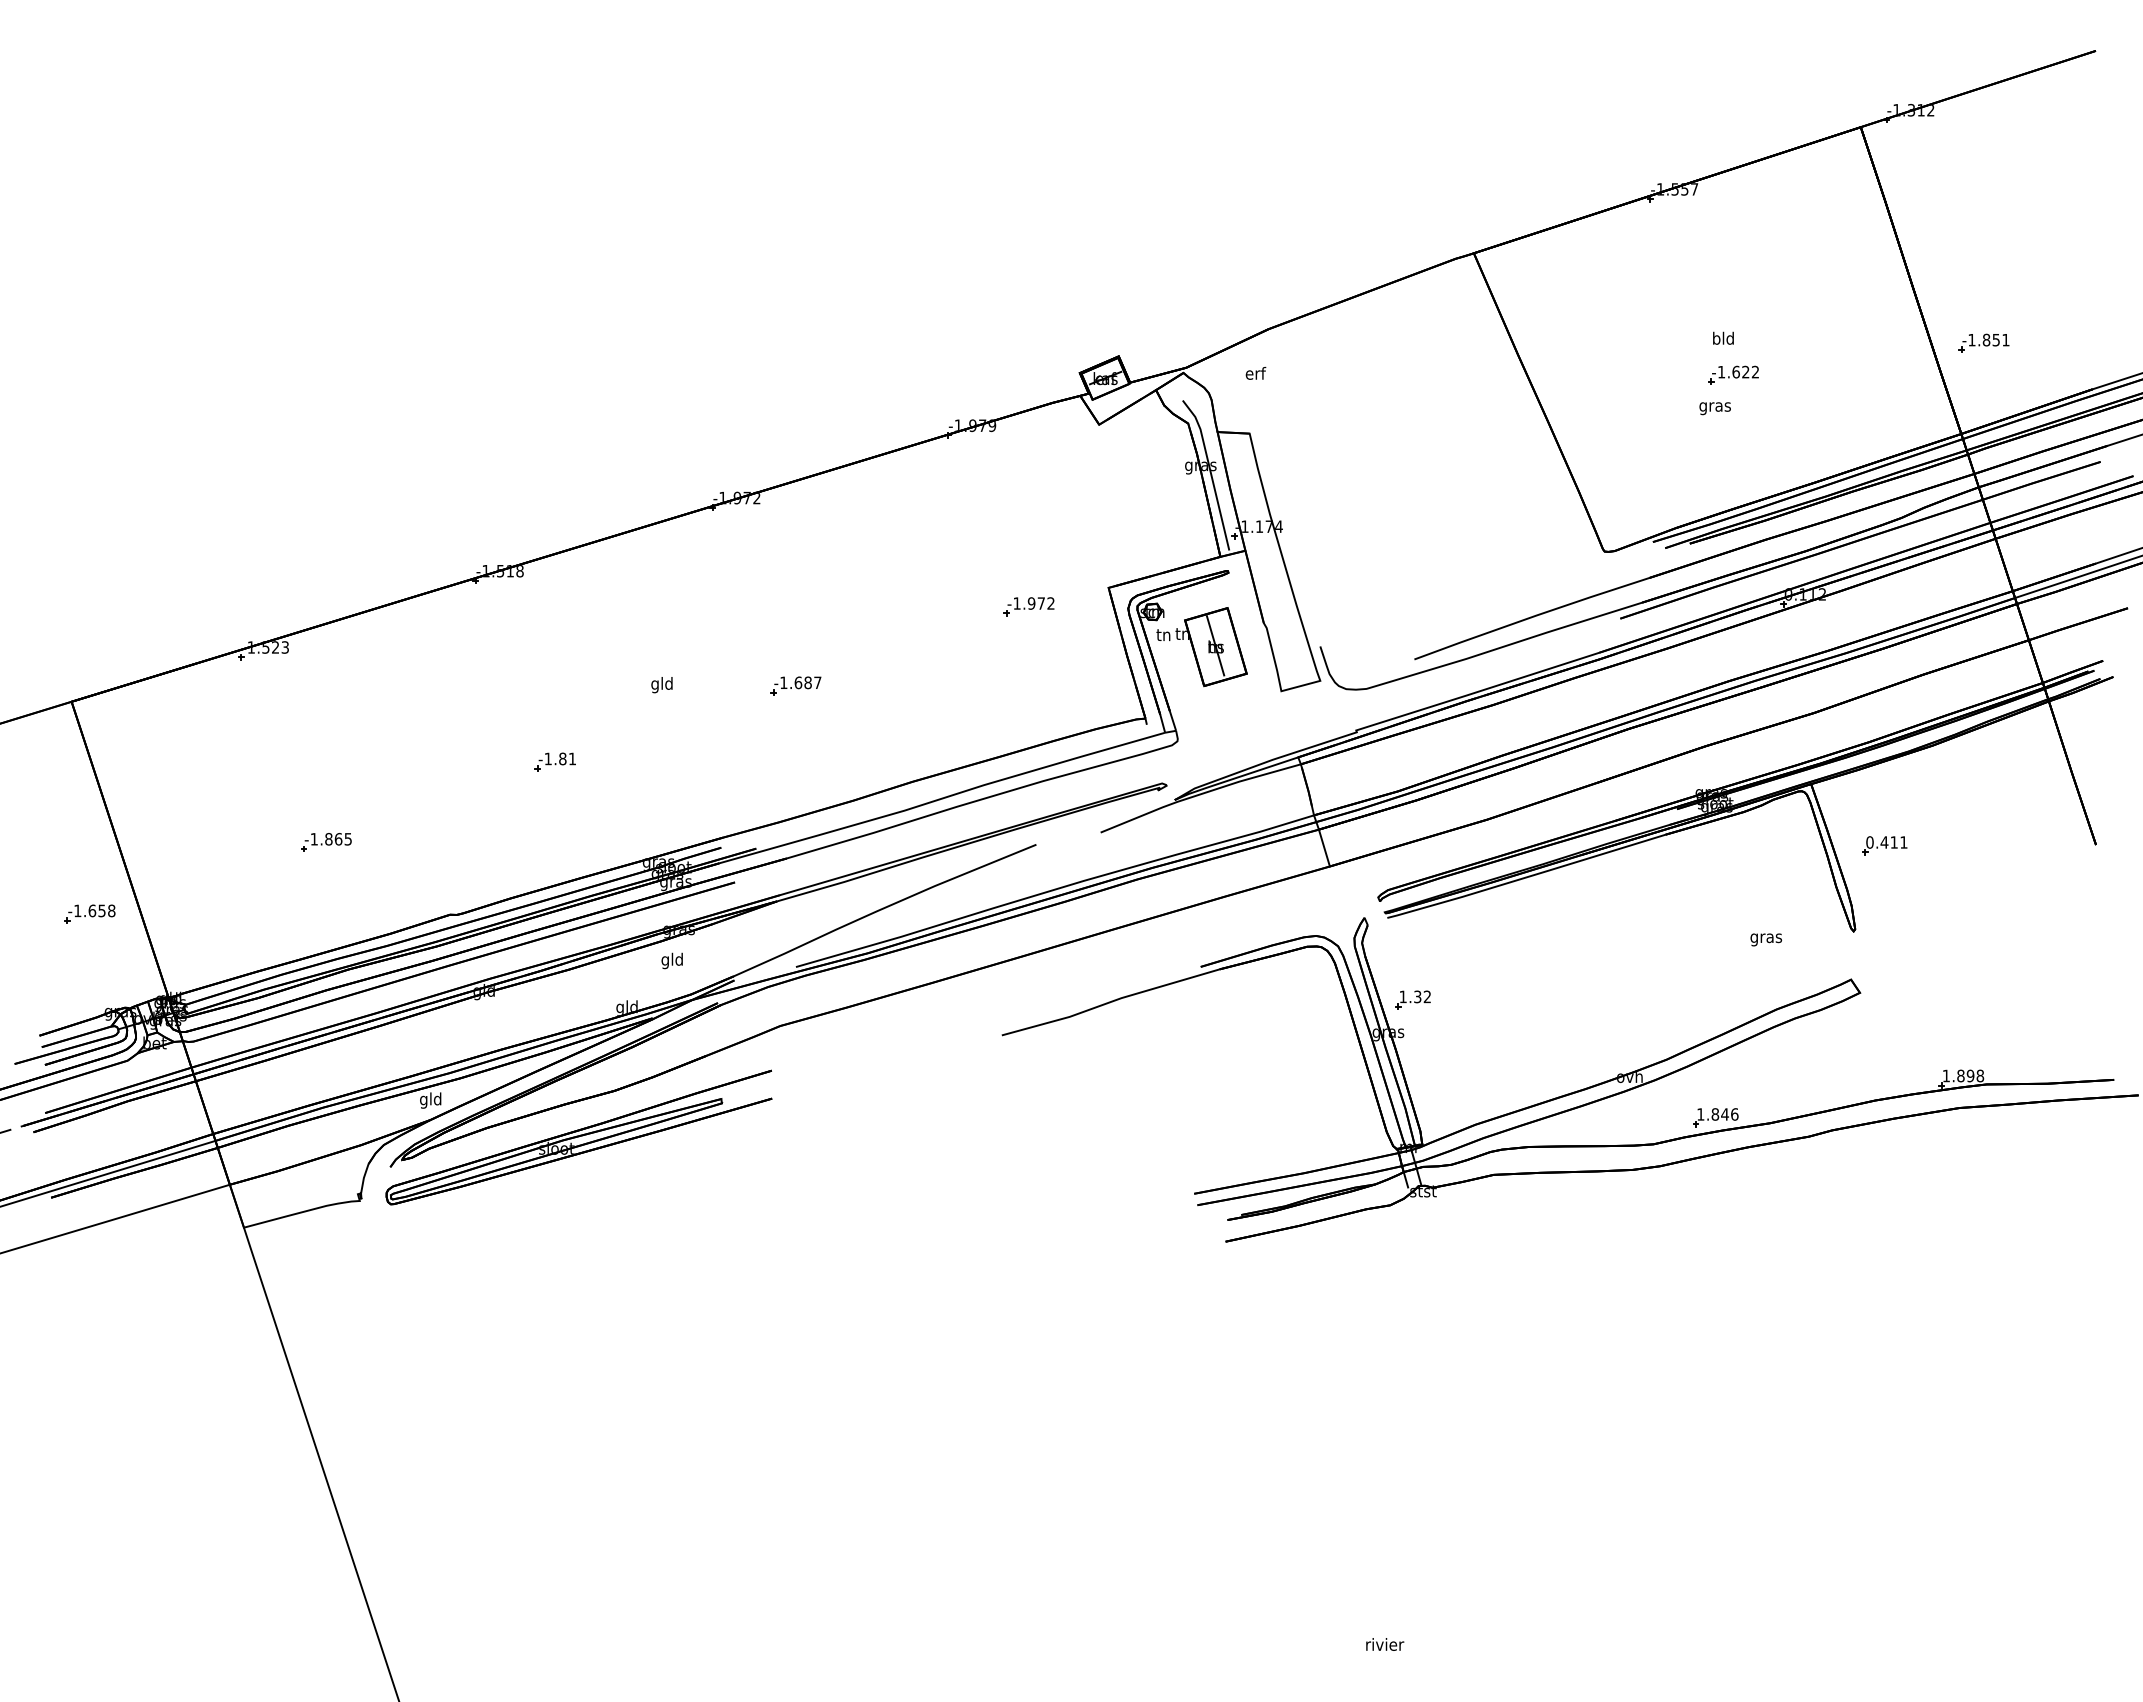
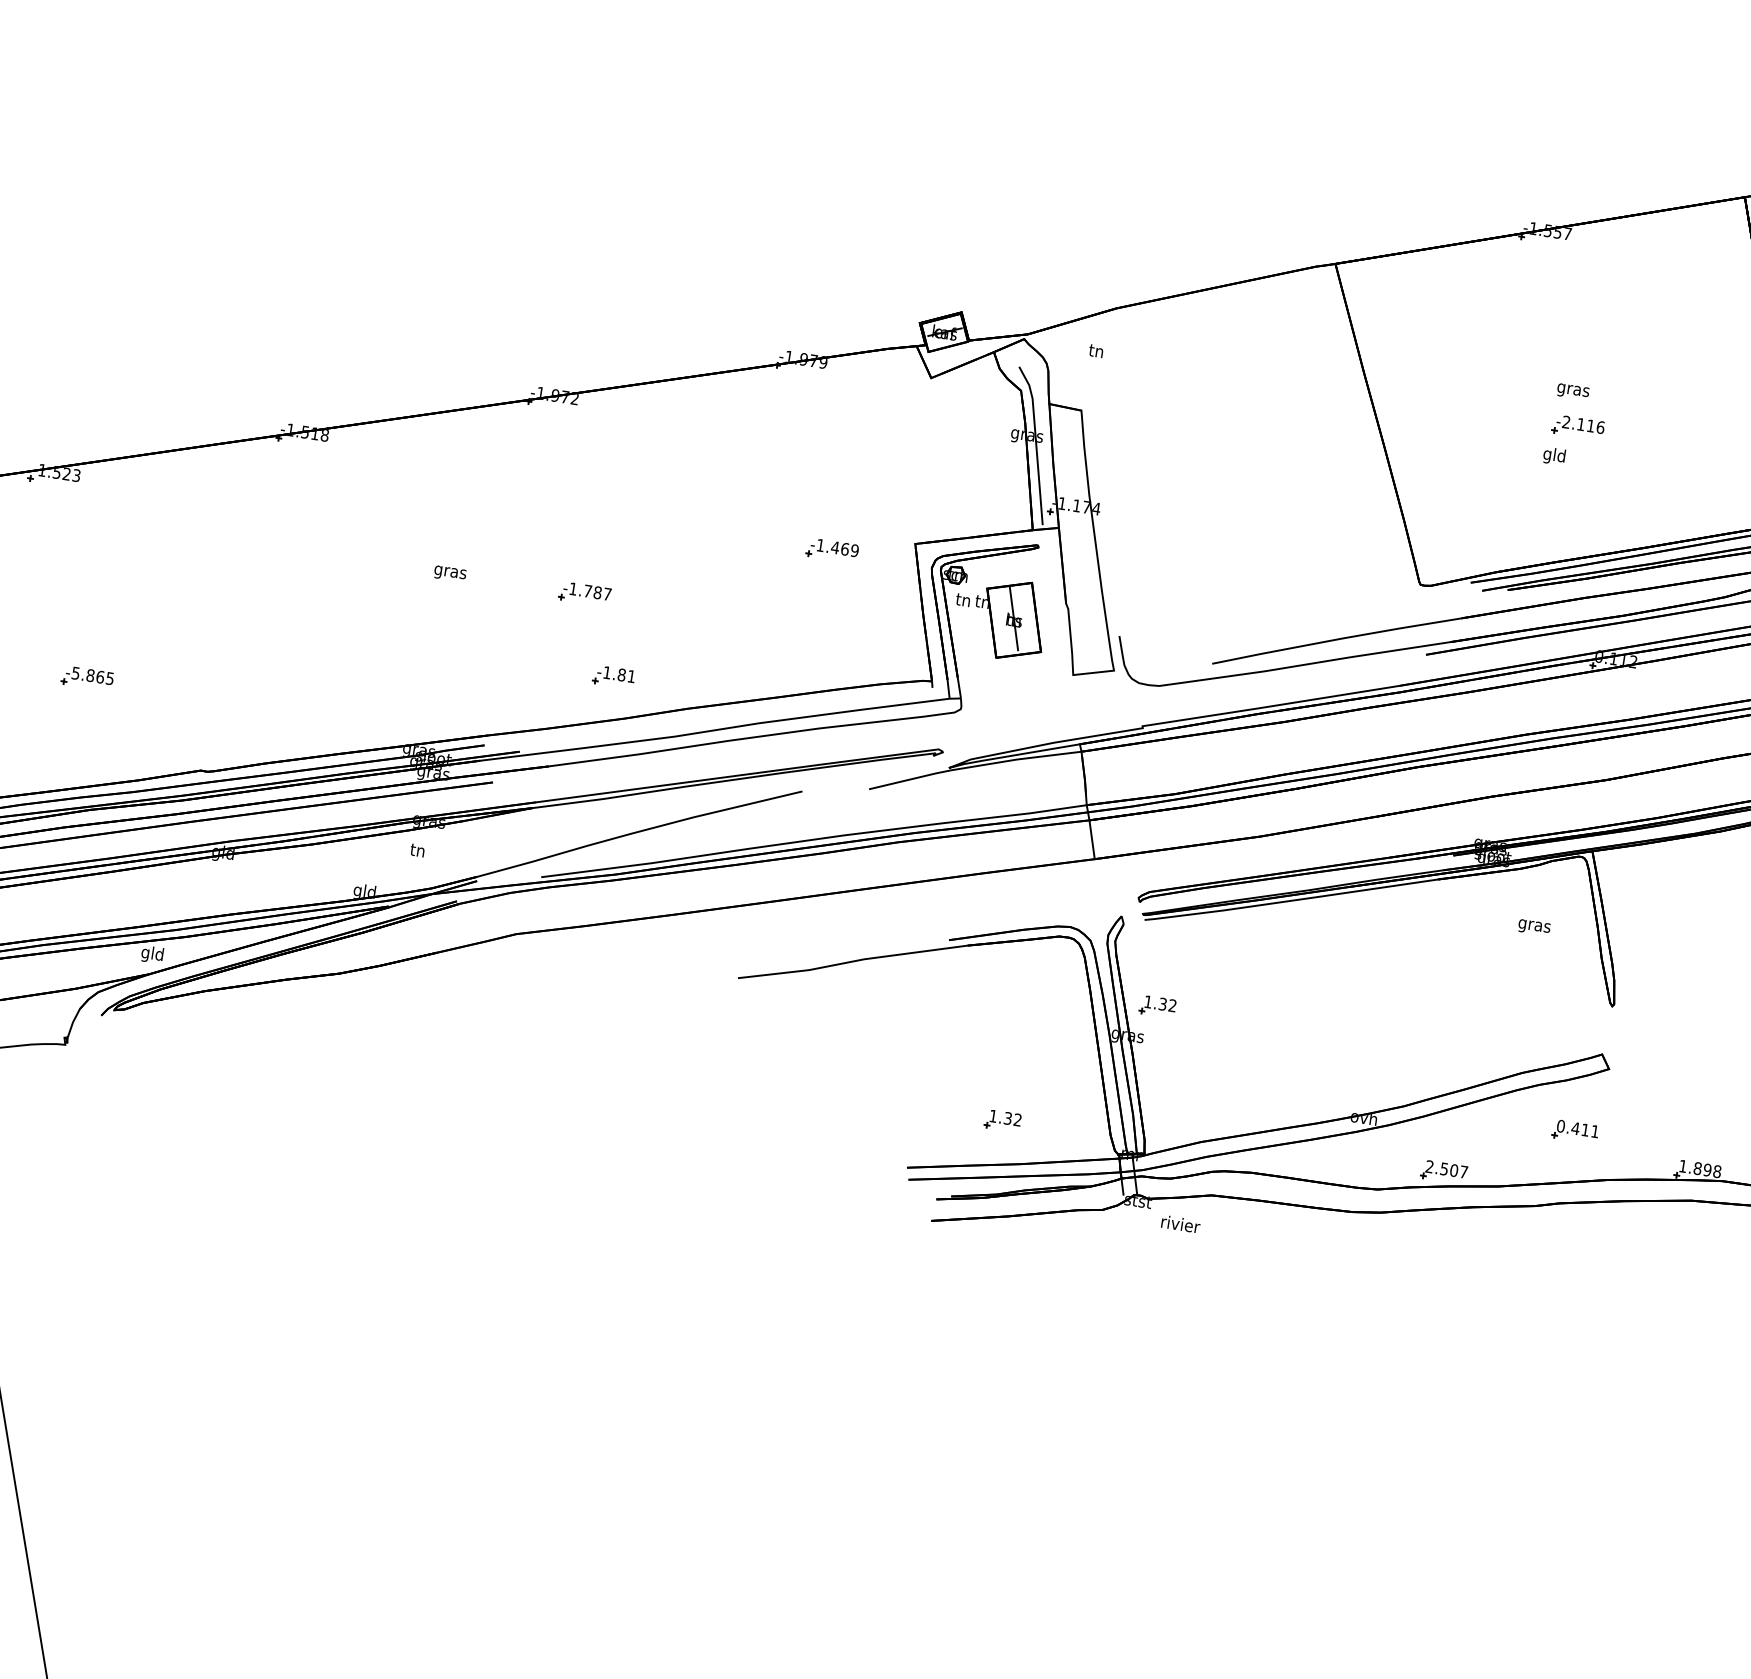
text: (1723, 339) -> (1573, 389), bld -> gras
text: (1738, 371) -> (1583, 424), -1.622 -> -2.116
text: (1255, 372) -> (1096, 349), erf -> tn
text: (1714, 406) -> (1553, 455), gras -> gld
text: (1040, 603) -> (844, 549), -1.972 -> -1.469
text: (798, 682) -> (588, 590), -1.687 -> -1.787
text: (661, 685) -> (449, 572), gld -> gras
part: (554, 761) -> (613, 676), moved
text: (313, 839) -> (75, 673), -1.865 -> -5.865
part: (1884, 845) -> (1575, 1131), moved
text: (1766, 939) -> (1534, 927), moved
text: (671, 960) -> (416, 851), gld -> tn
text: (1717, 1114) -> (1446, 1169), 1.846 -> 2.507
part: (1279, 1133) -> (1002, 1120), added
part: (578, 1137) -> (295, 1014), removed
text: (1385, 1644) -> (1181, 1224), moved

